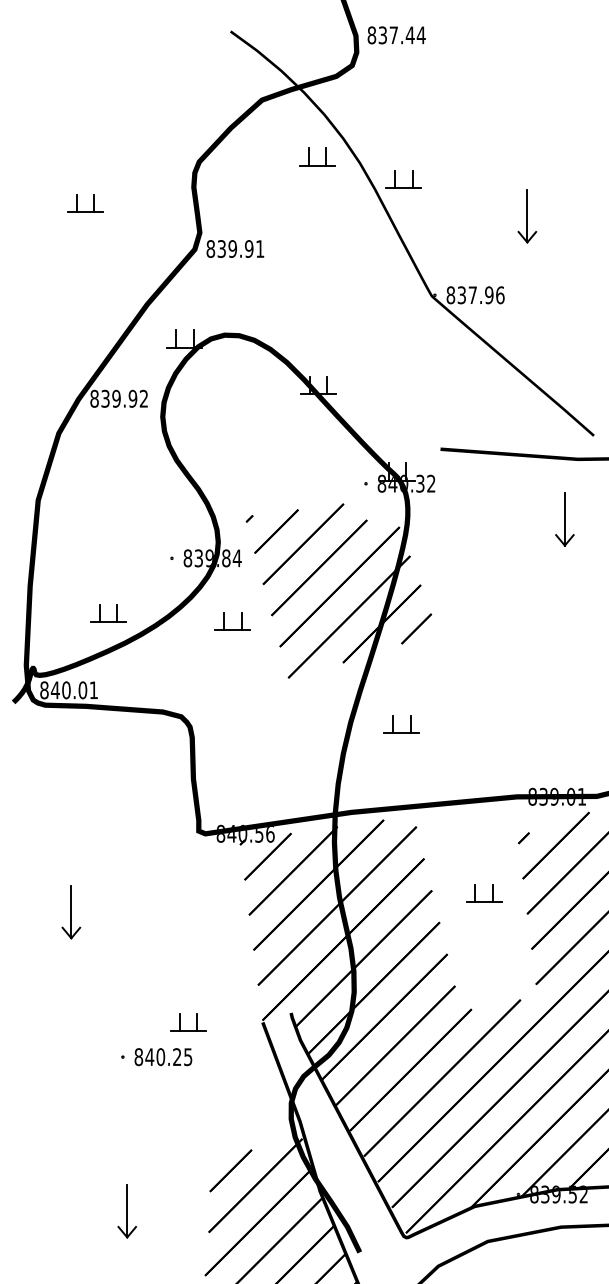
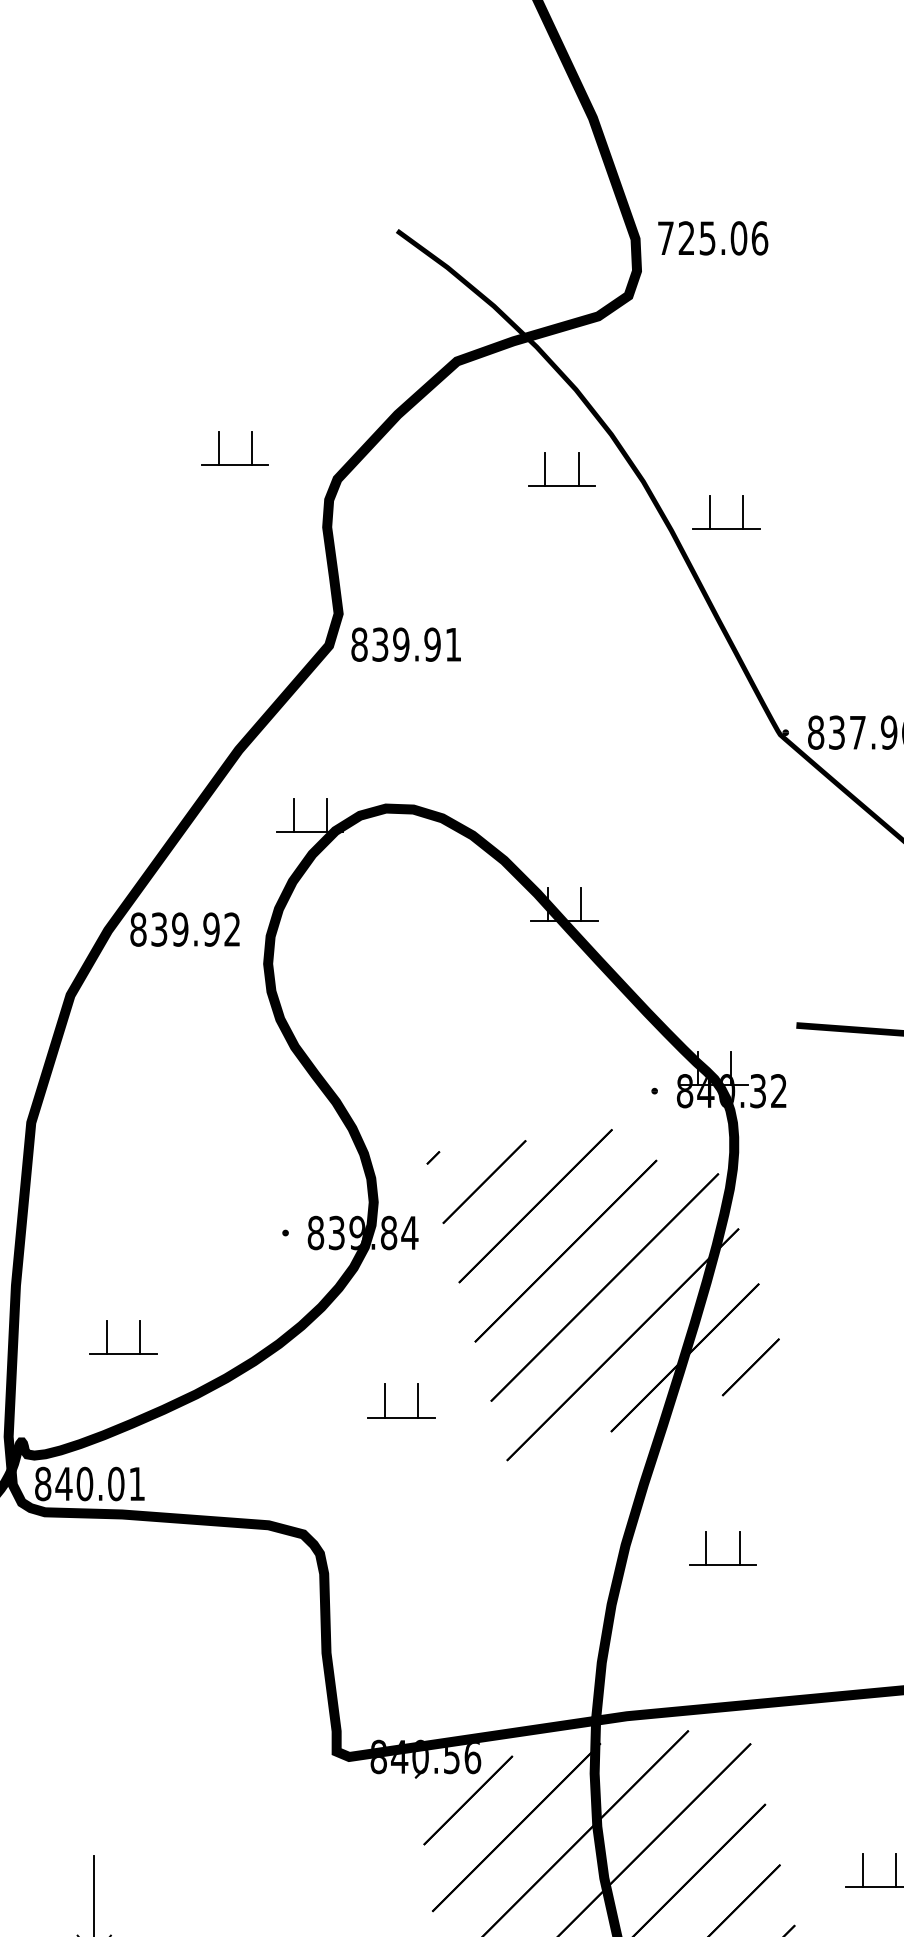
text: (396, 35) -> (712, 238), 837.44 -> 725.06
part: (77, 203) -> (220, 447), moved
part: (100, 613) -> (107, 1337), moved
part: (224, 621) -> (385, 1400), moved

